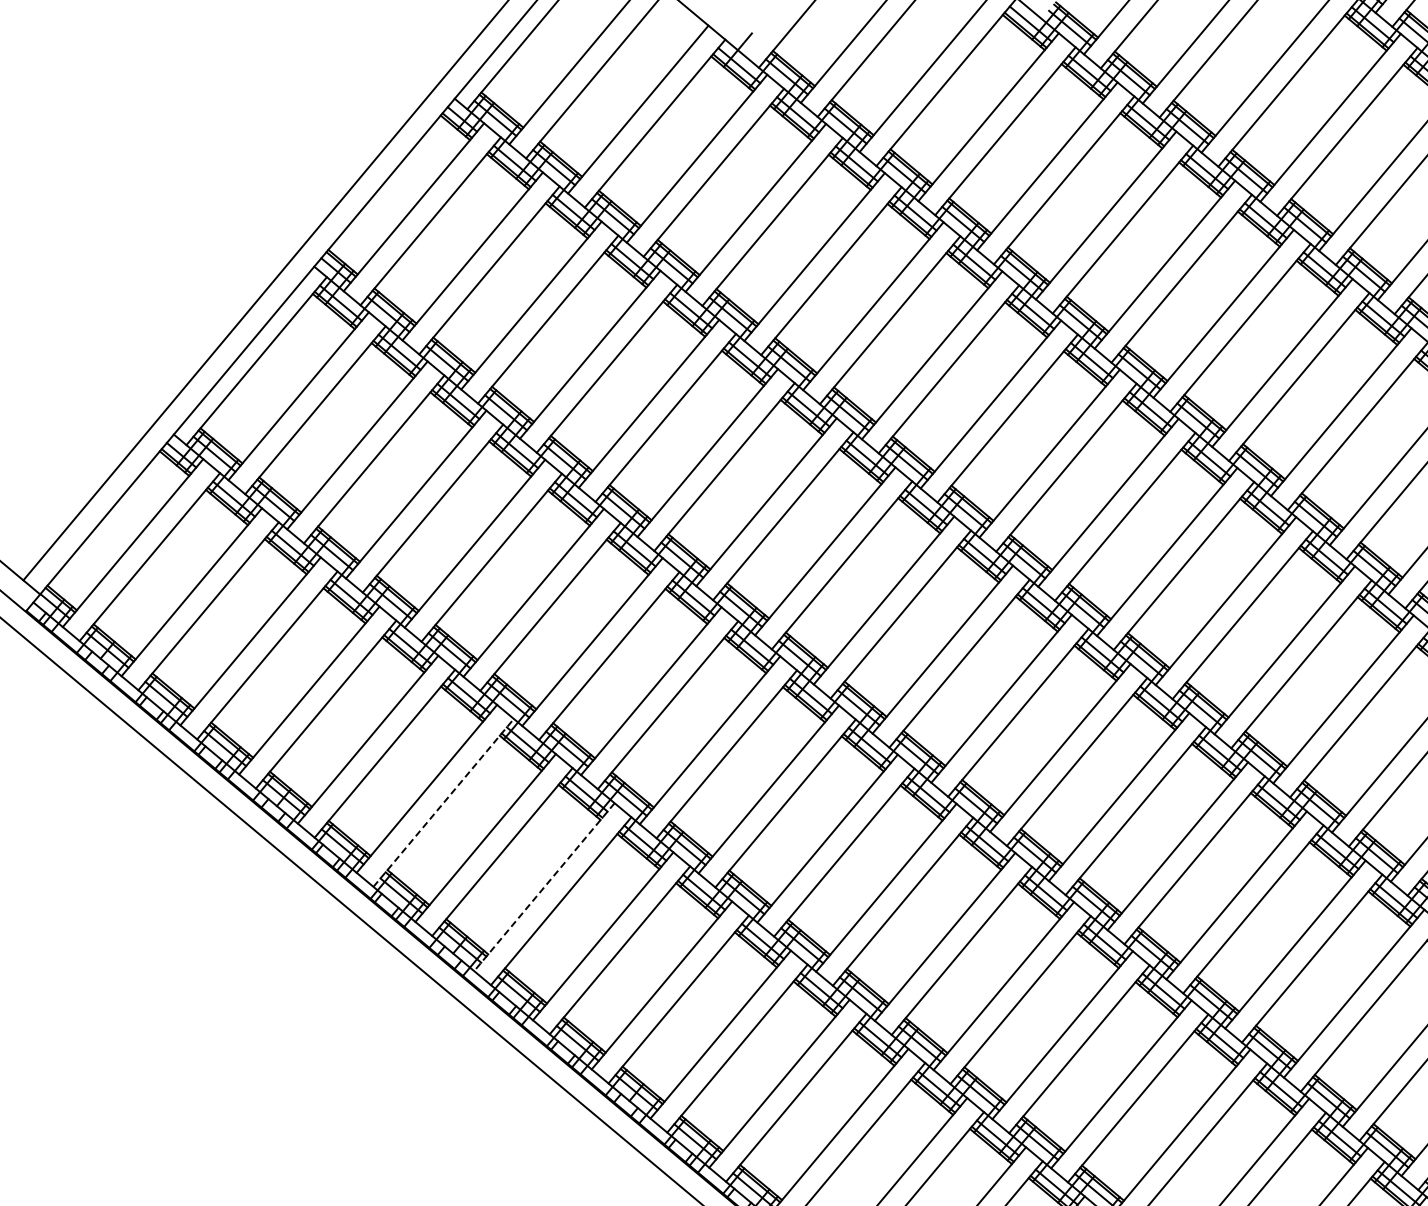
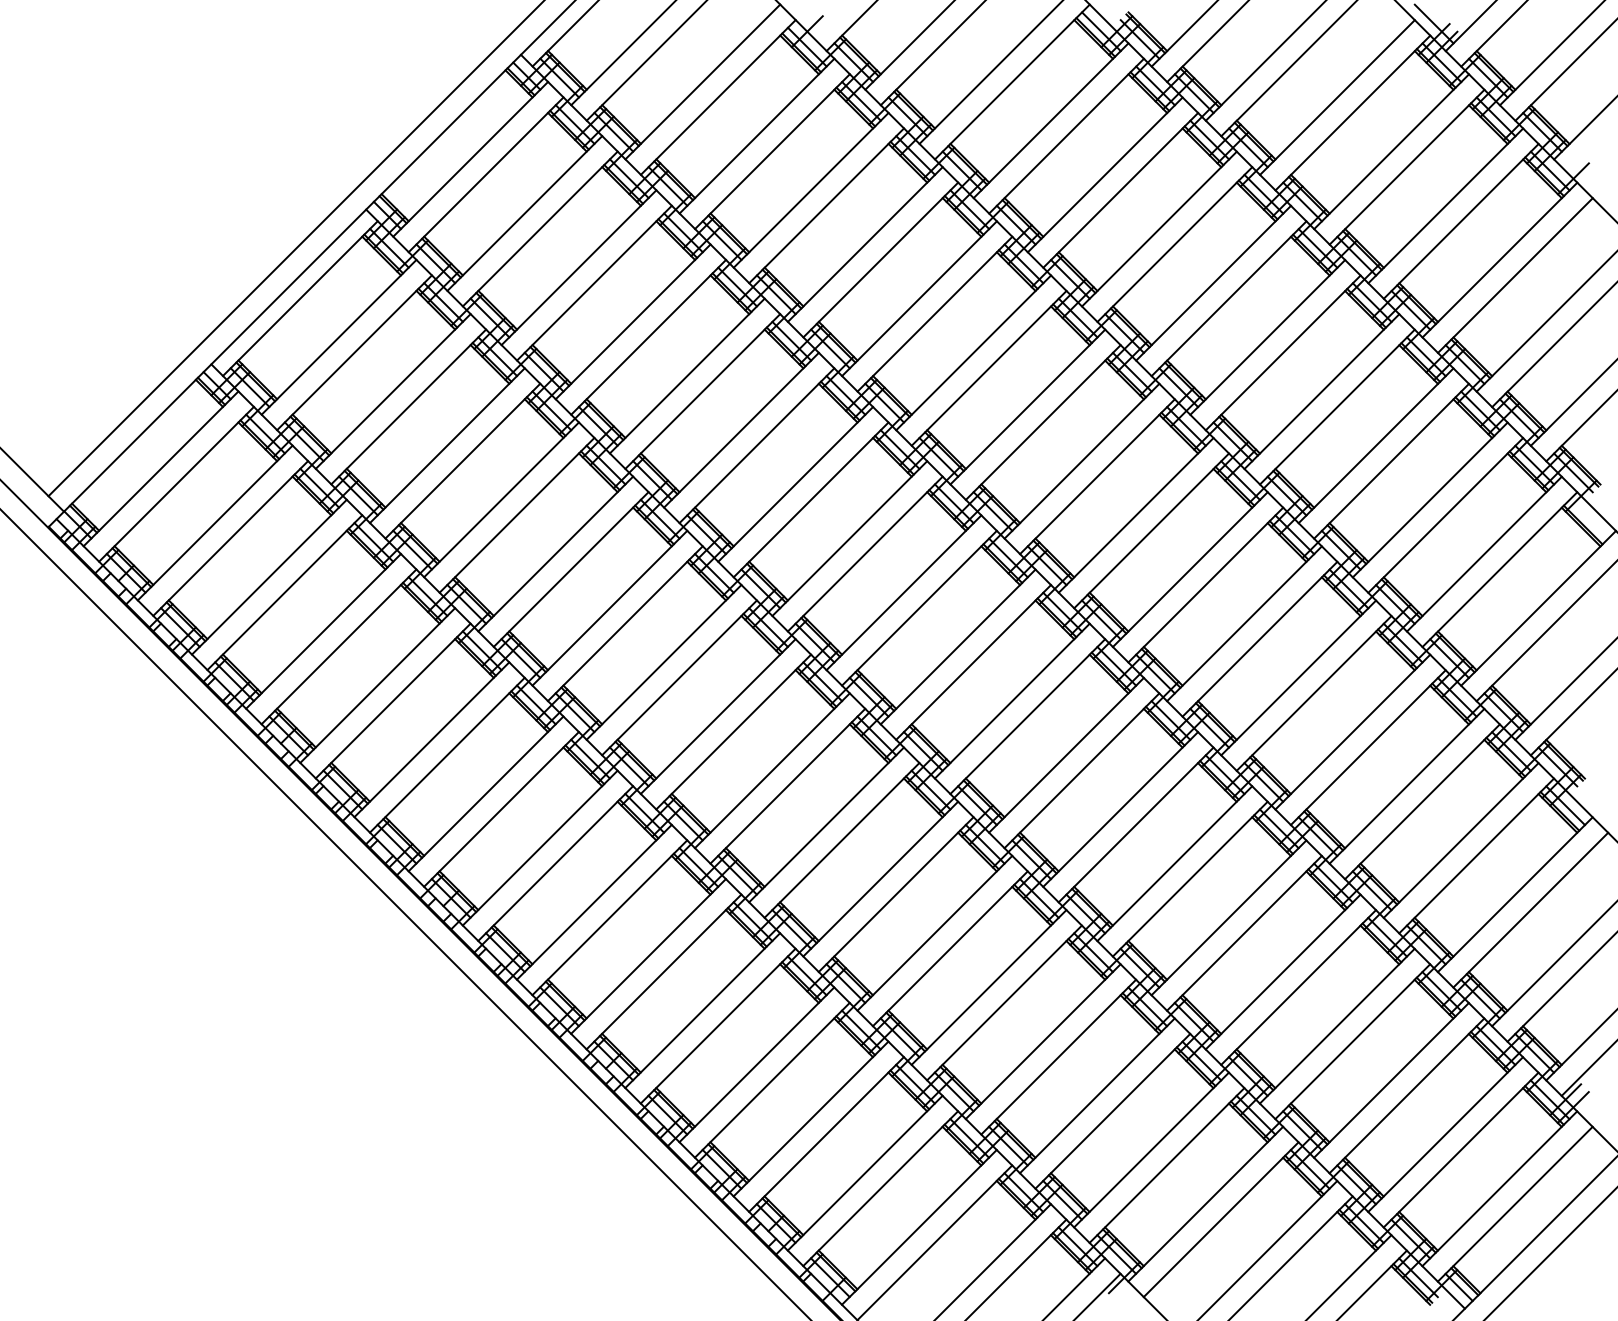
line: (443, 802) -> (447, 754), dashed -> solid
line: (543, 887) -> (539, 848), dashed -> solid

